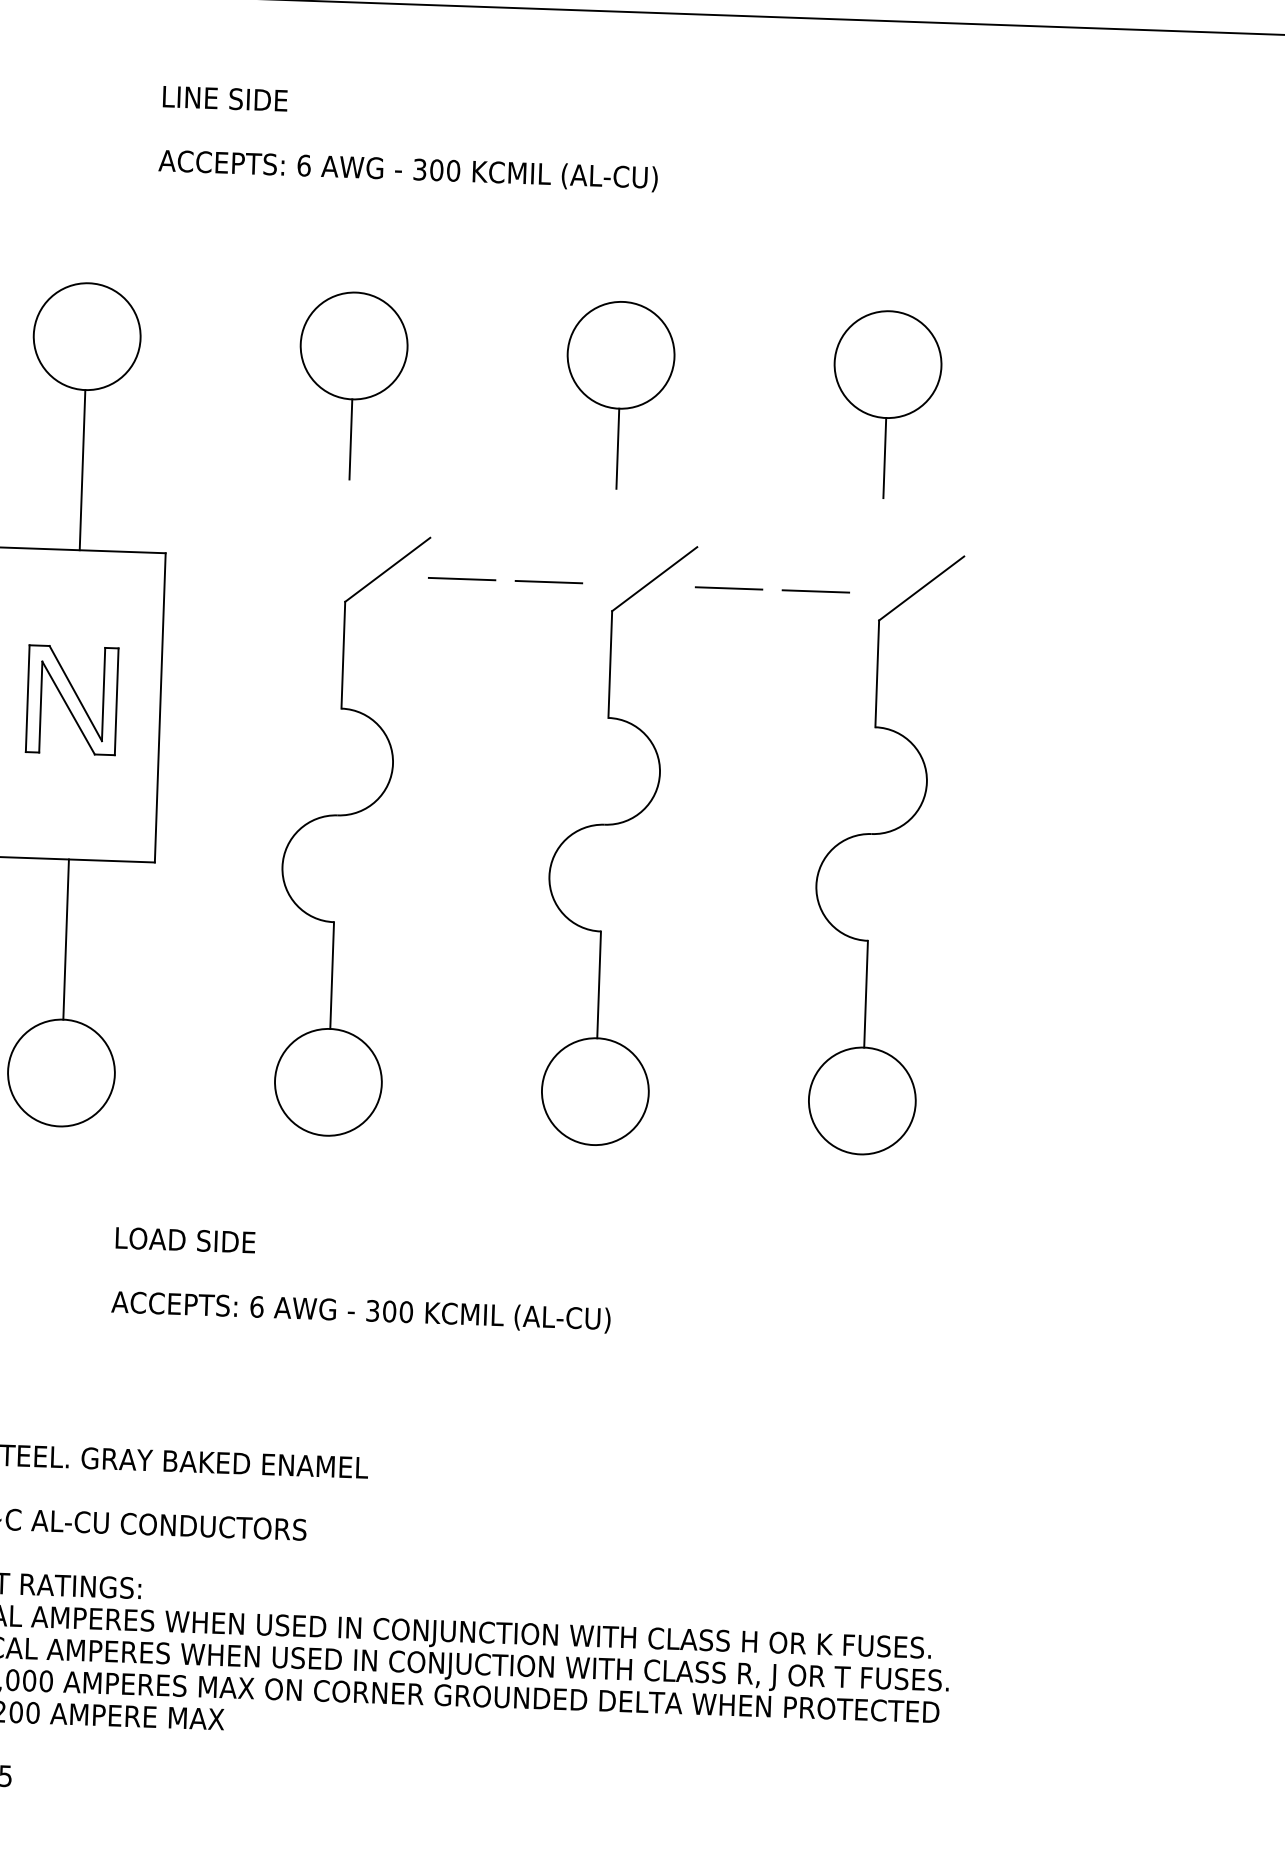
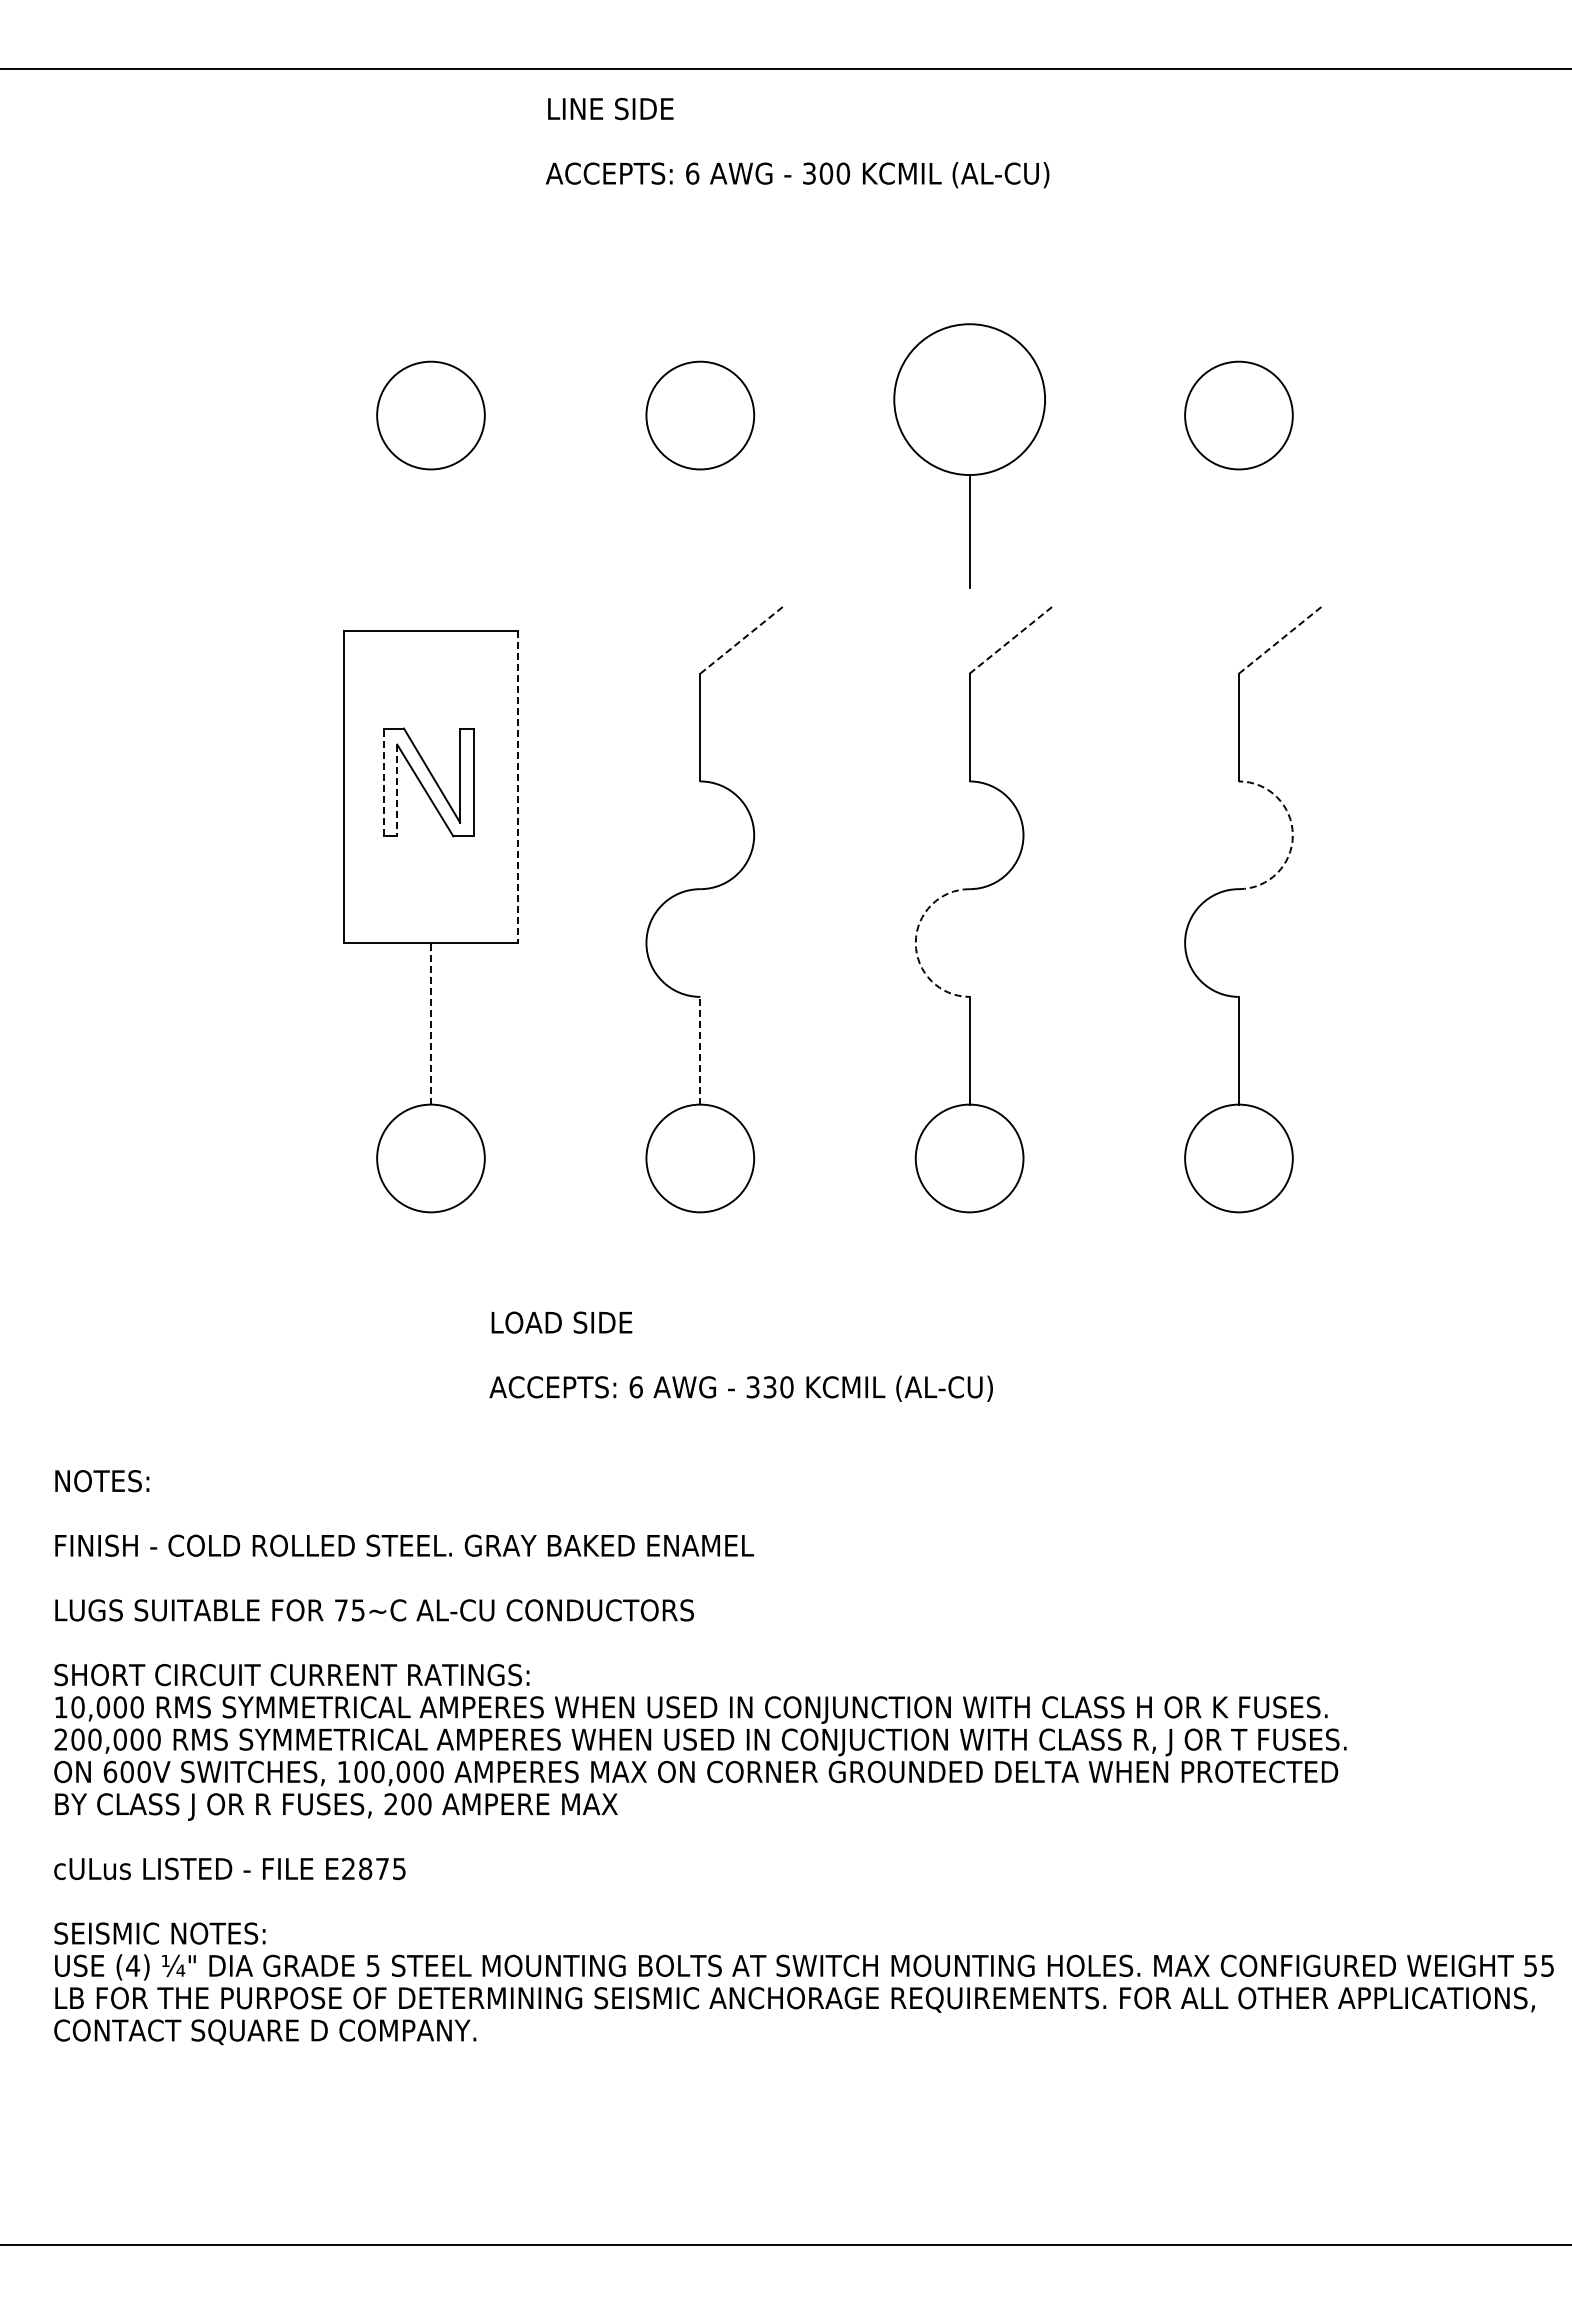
text: (409, 138) -> (797, 142), moved
part: (619, 394) -> (969, 455), size x1.4
line: (351, 439) -> (700, 509), removed
line: (884, 457) -> (1238, 509), removed
line: (82, 470) -> (430, 550), removed
line: (388, 569) -> (742, 639), solid -> dashed
line: (461, 578) -> (816, 646), removed
line: (654, 578) -> (1011, 639), solid -> dashed
line: (548, 581) -> (904, 646), removed
line: (728, 588) -> (1086, 646), removed
line: (921, 588) -> (1280, 639), solid -> dashed
line: (815, 591) -> (1173, 646), removed
line: (27, 698) -> (383, 782), solid -> dashed
line: (41, 707) -> (397, 790), solid -> dashed
line: (160, 708) -> (517, 787), solid -> dashed
arc: (926, 782) -> (1292, 835), solid -> dashed
arc: (549, 876) -> (915, 943), solid -> dashed
line: (65, 939) -> (430, 1023), solid -> dashed
line: (332, 975) -> (700, 1050), solid -> dashed
text: (389, 1311) -> (769, 1387), 300 -> 330

